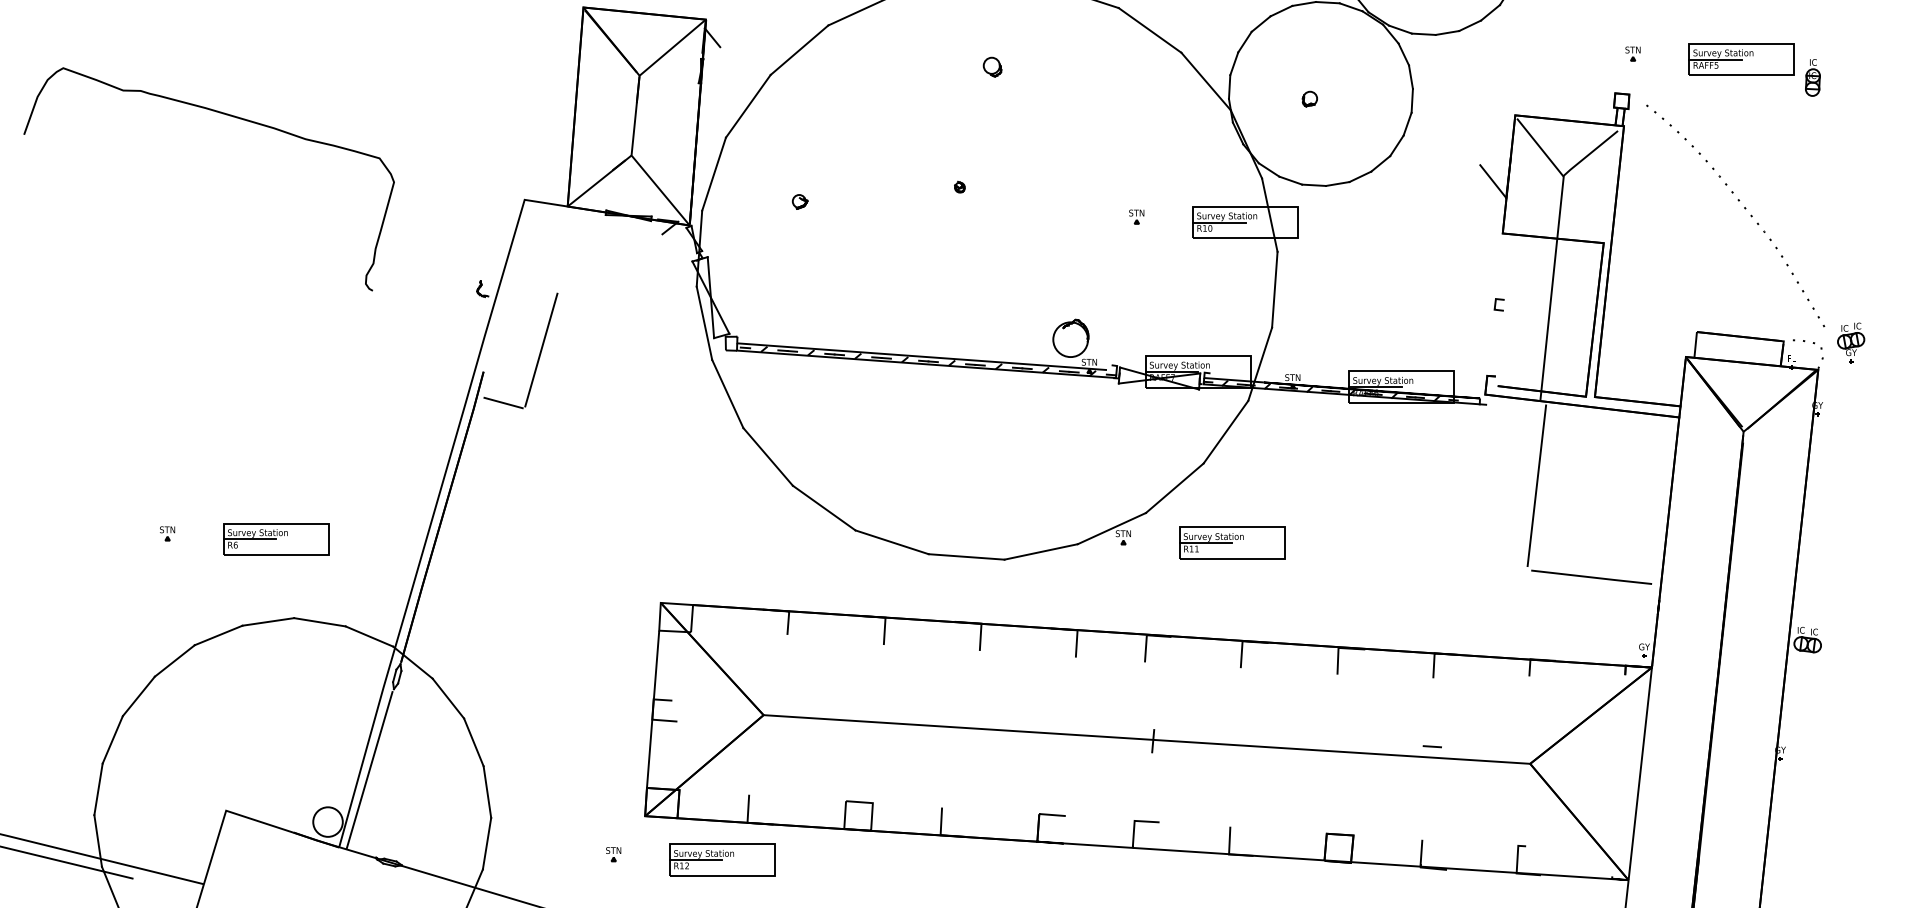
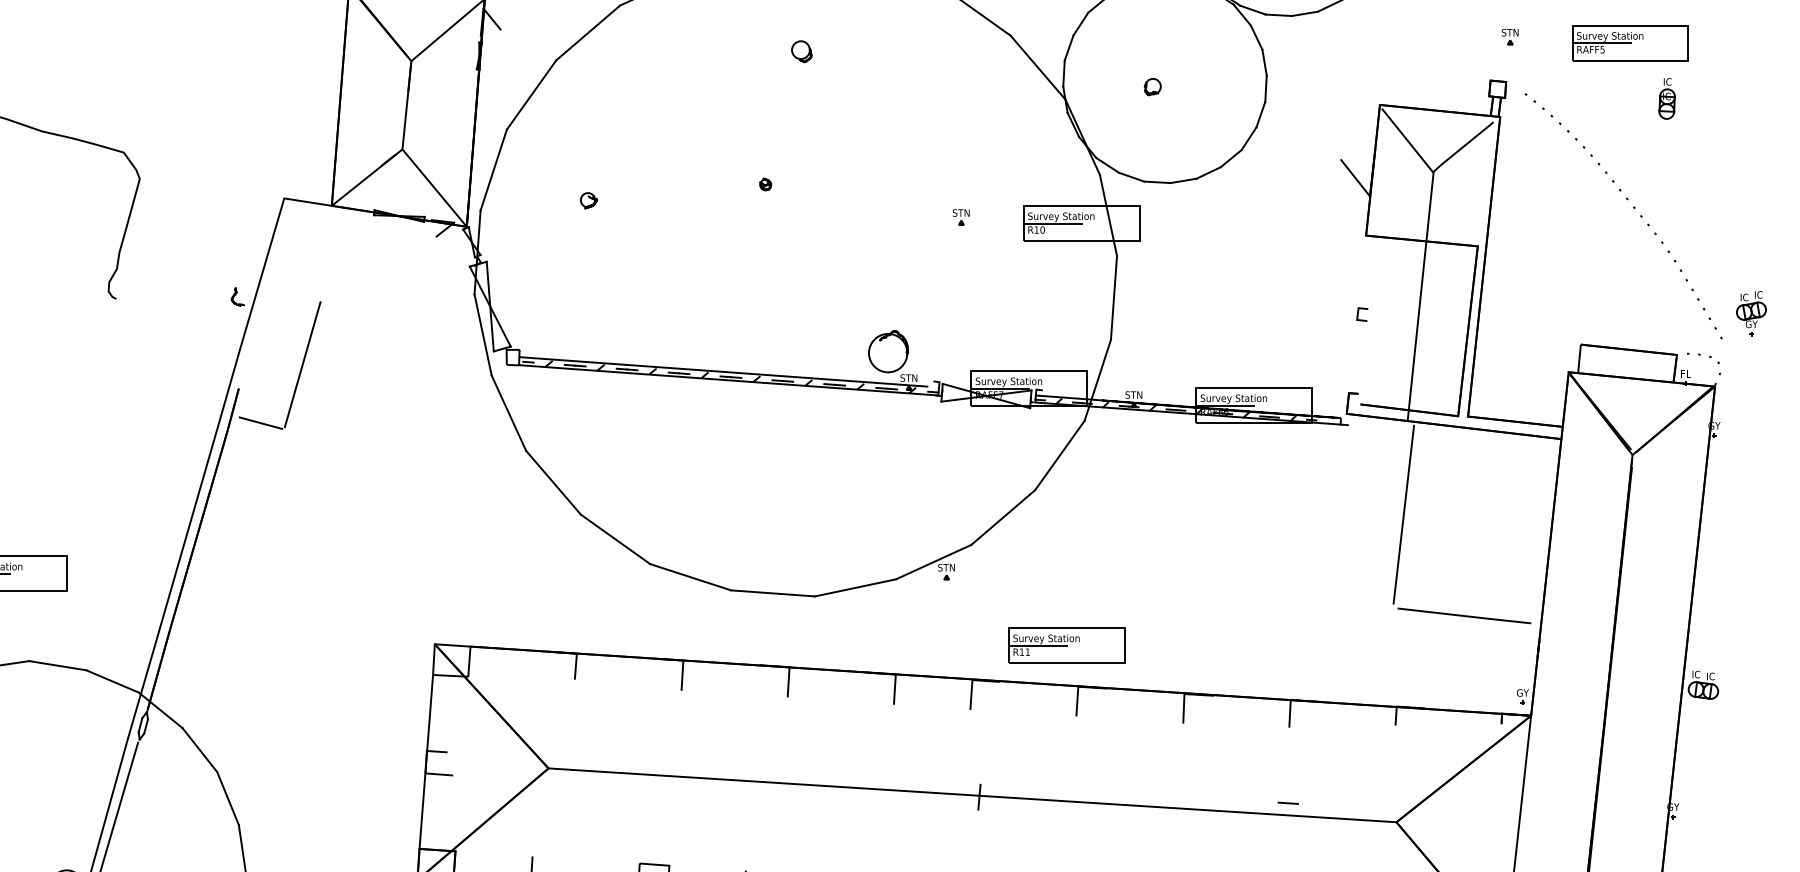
part: (1812, 77) -> (1666, 98), moved
part: (1851, 342) -> (1751, 313), moved
part: (1232, 542) -> (1067, 644), moved

